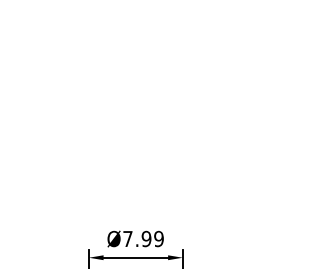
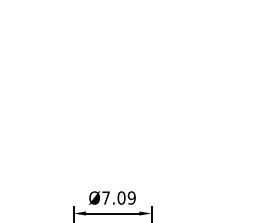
text: (146, 238) -> (121, 197), Ø7.99 -> Ø7.09

